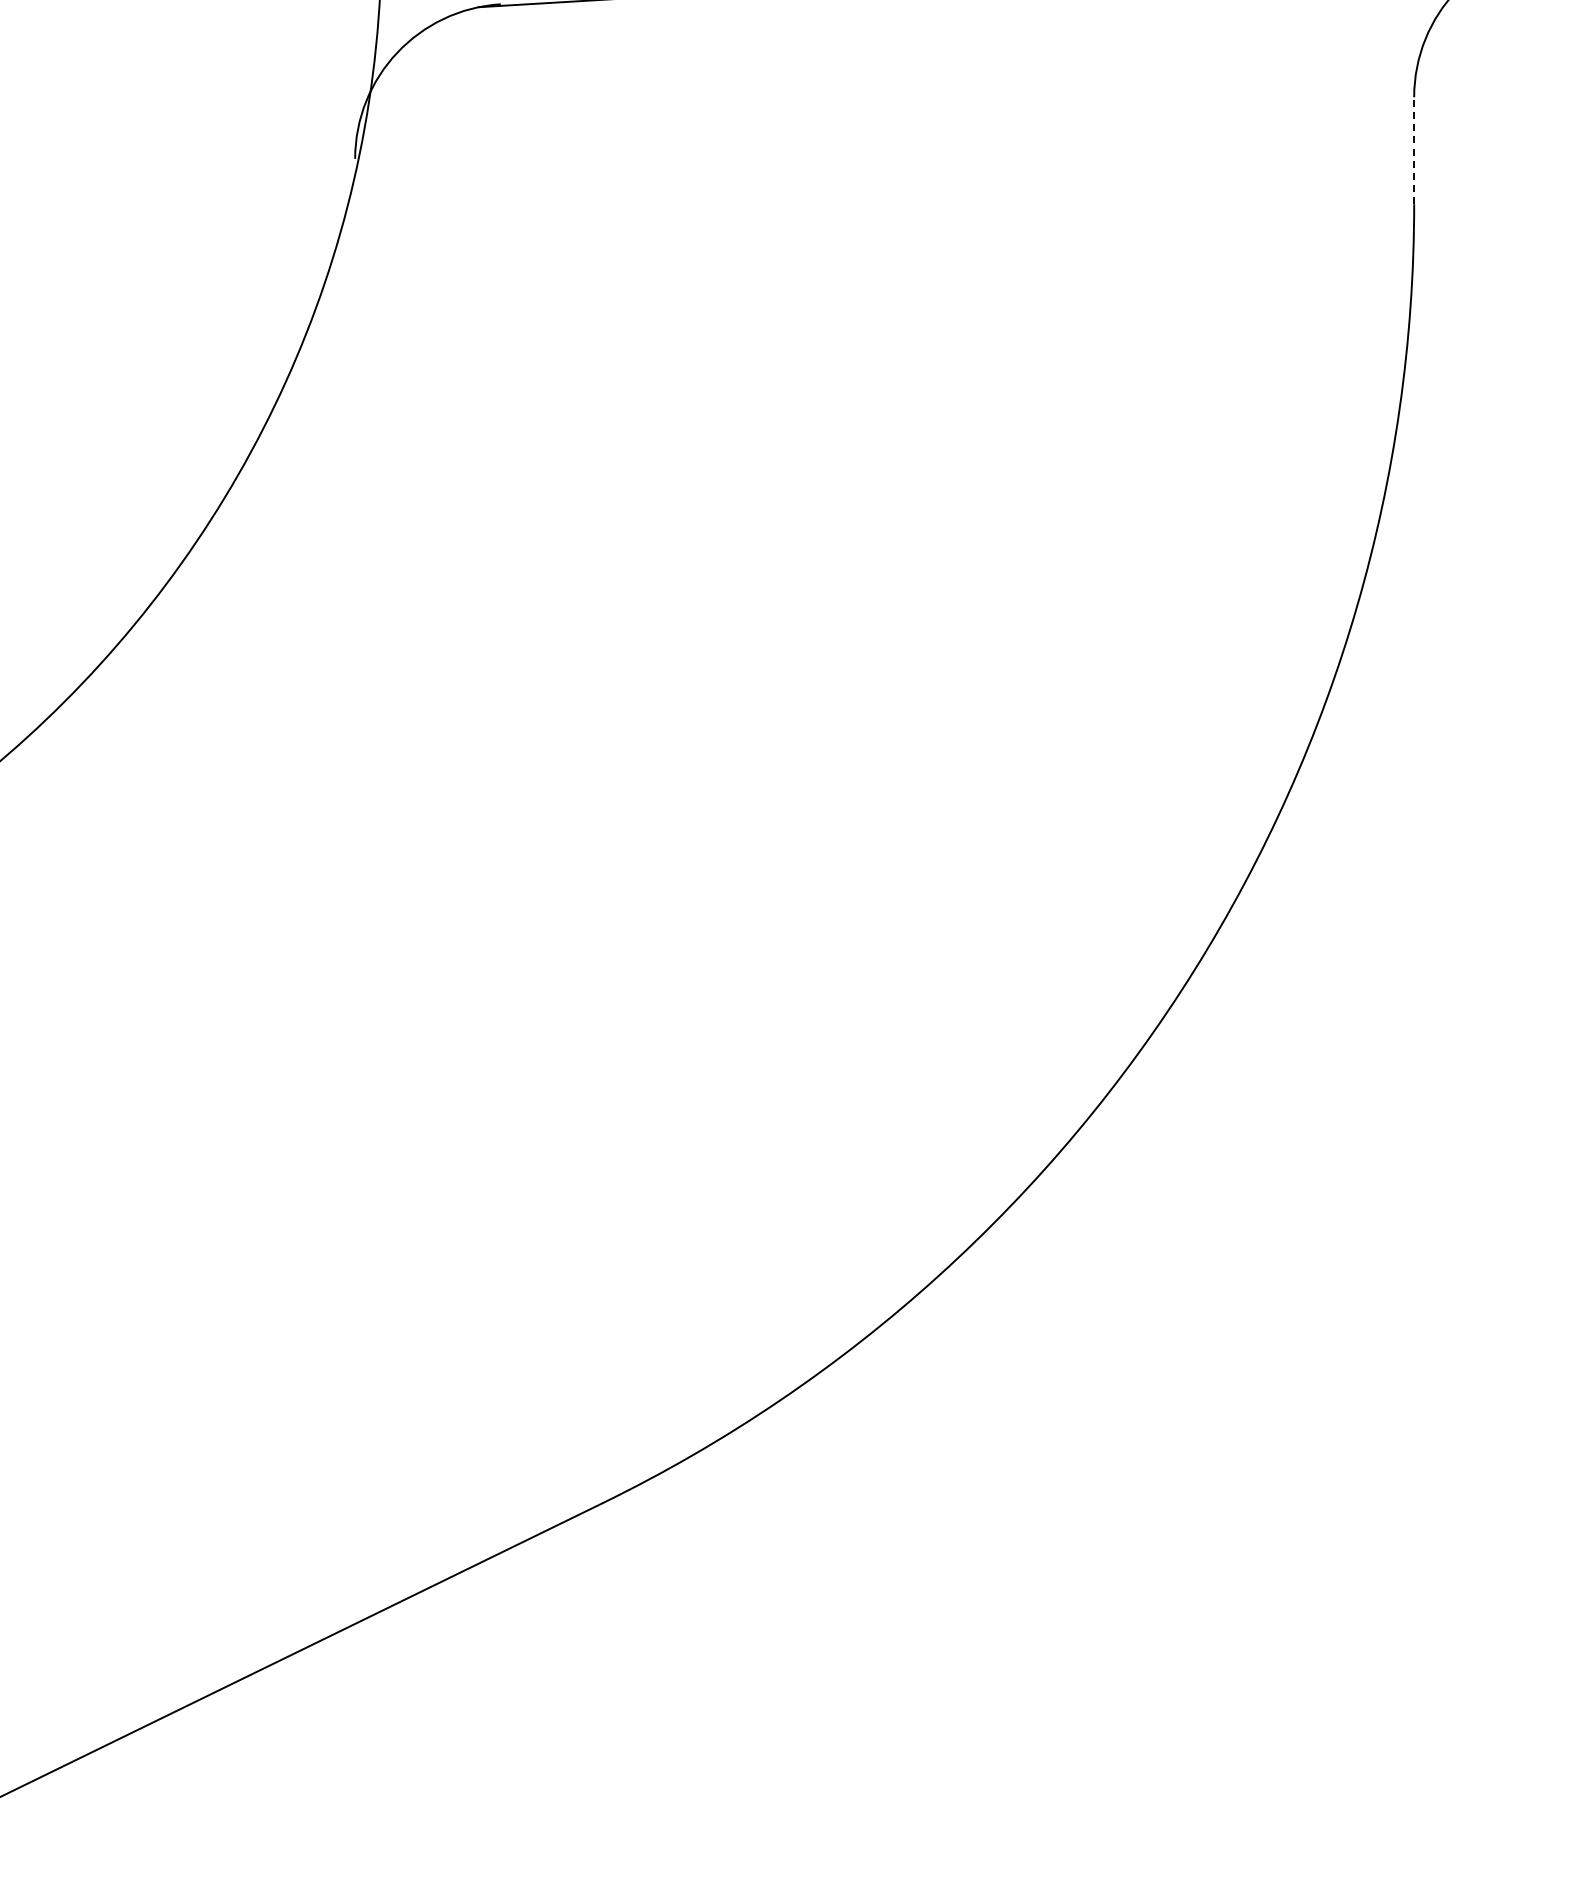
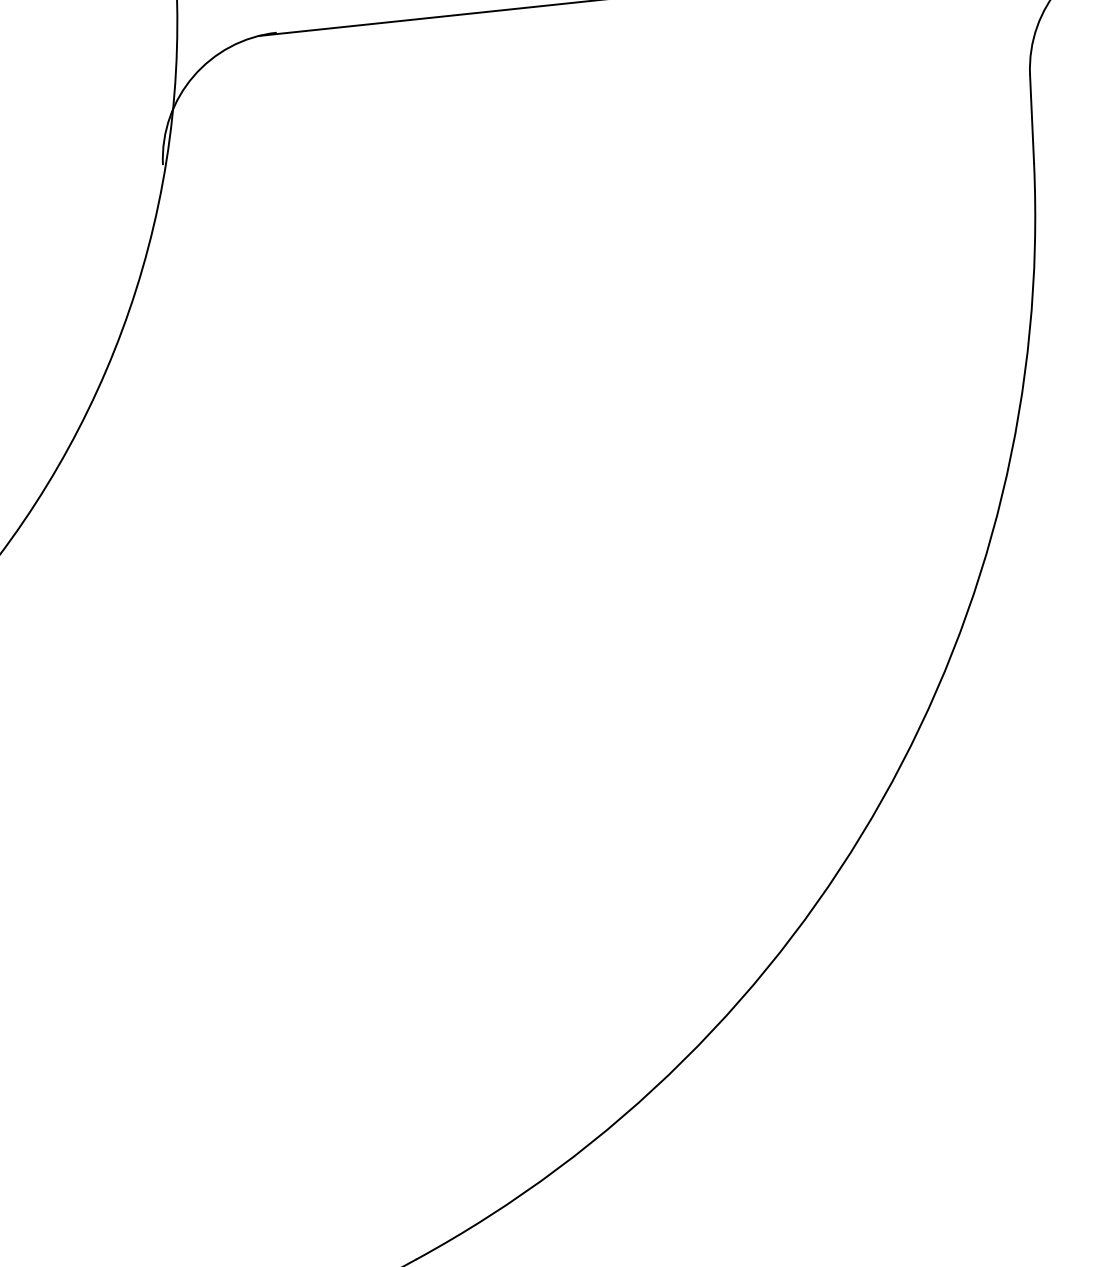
line: (1414, 150) -> (1032, 118), dashed -> solid

